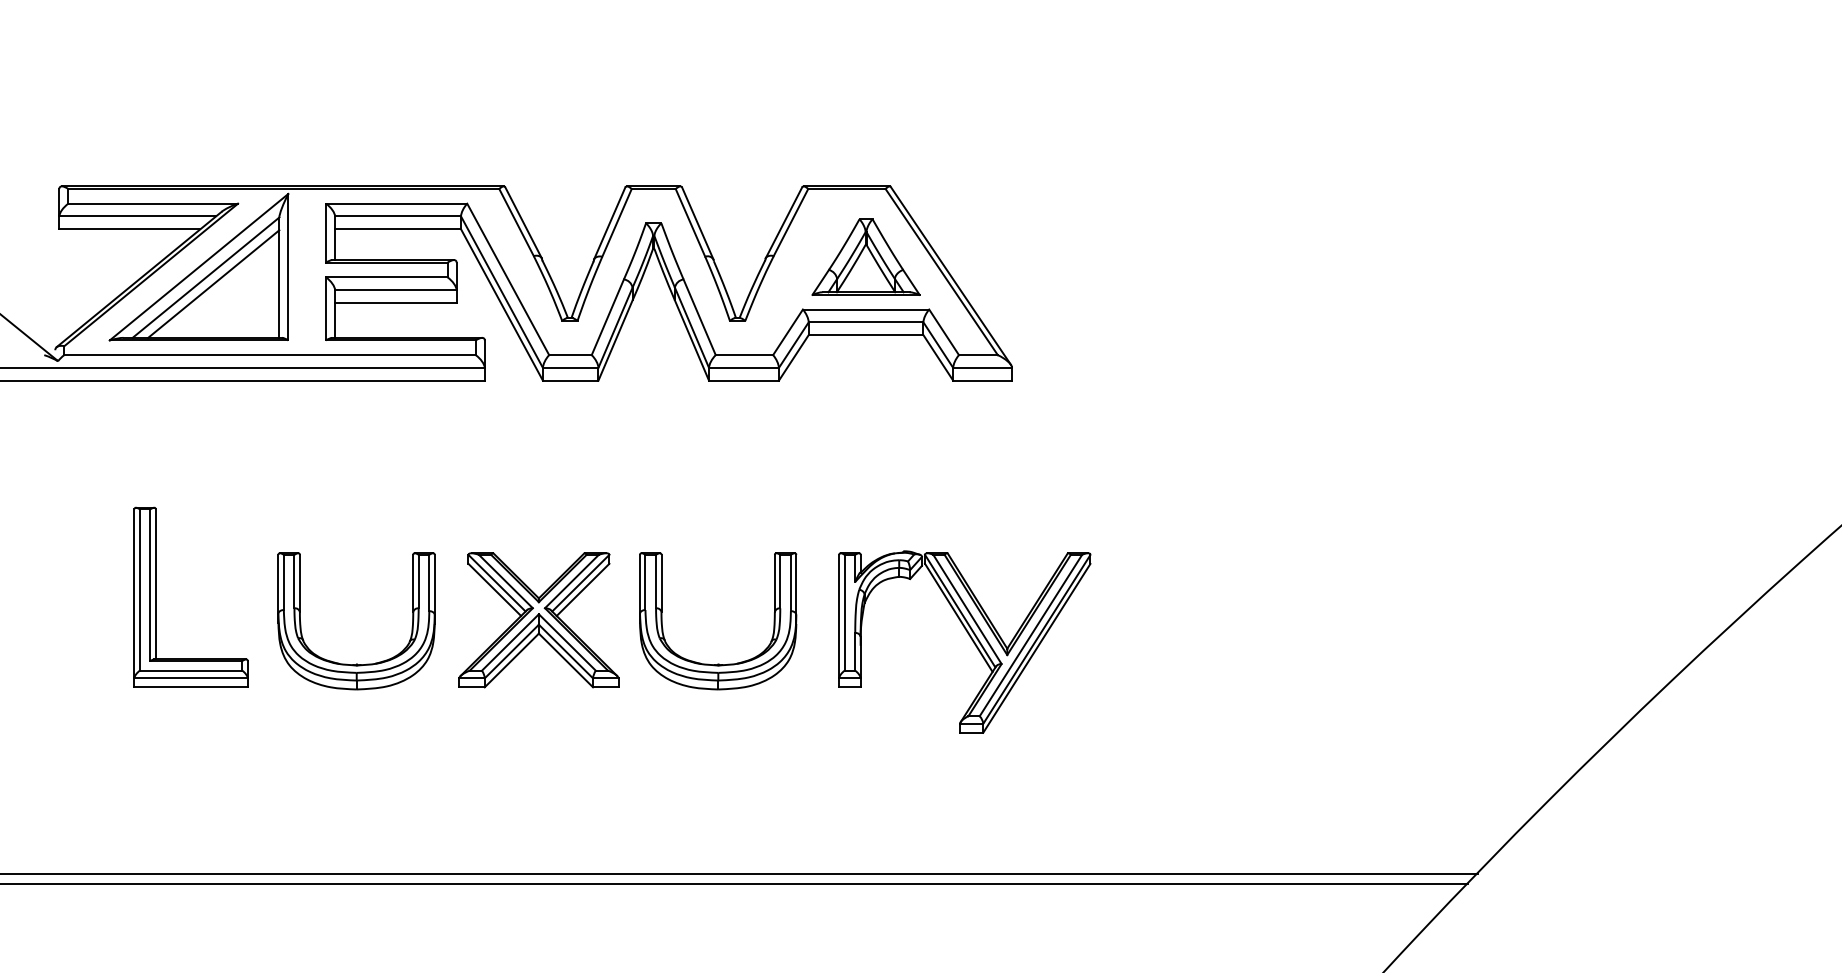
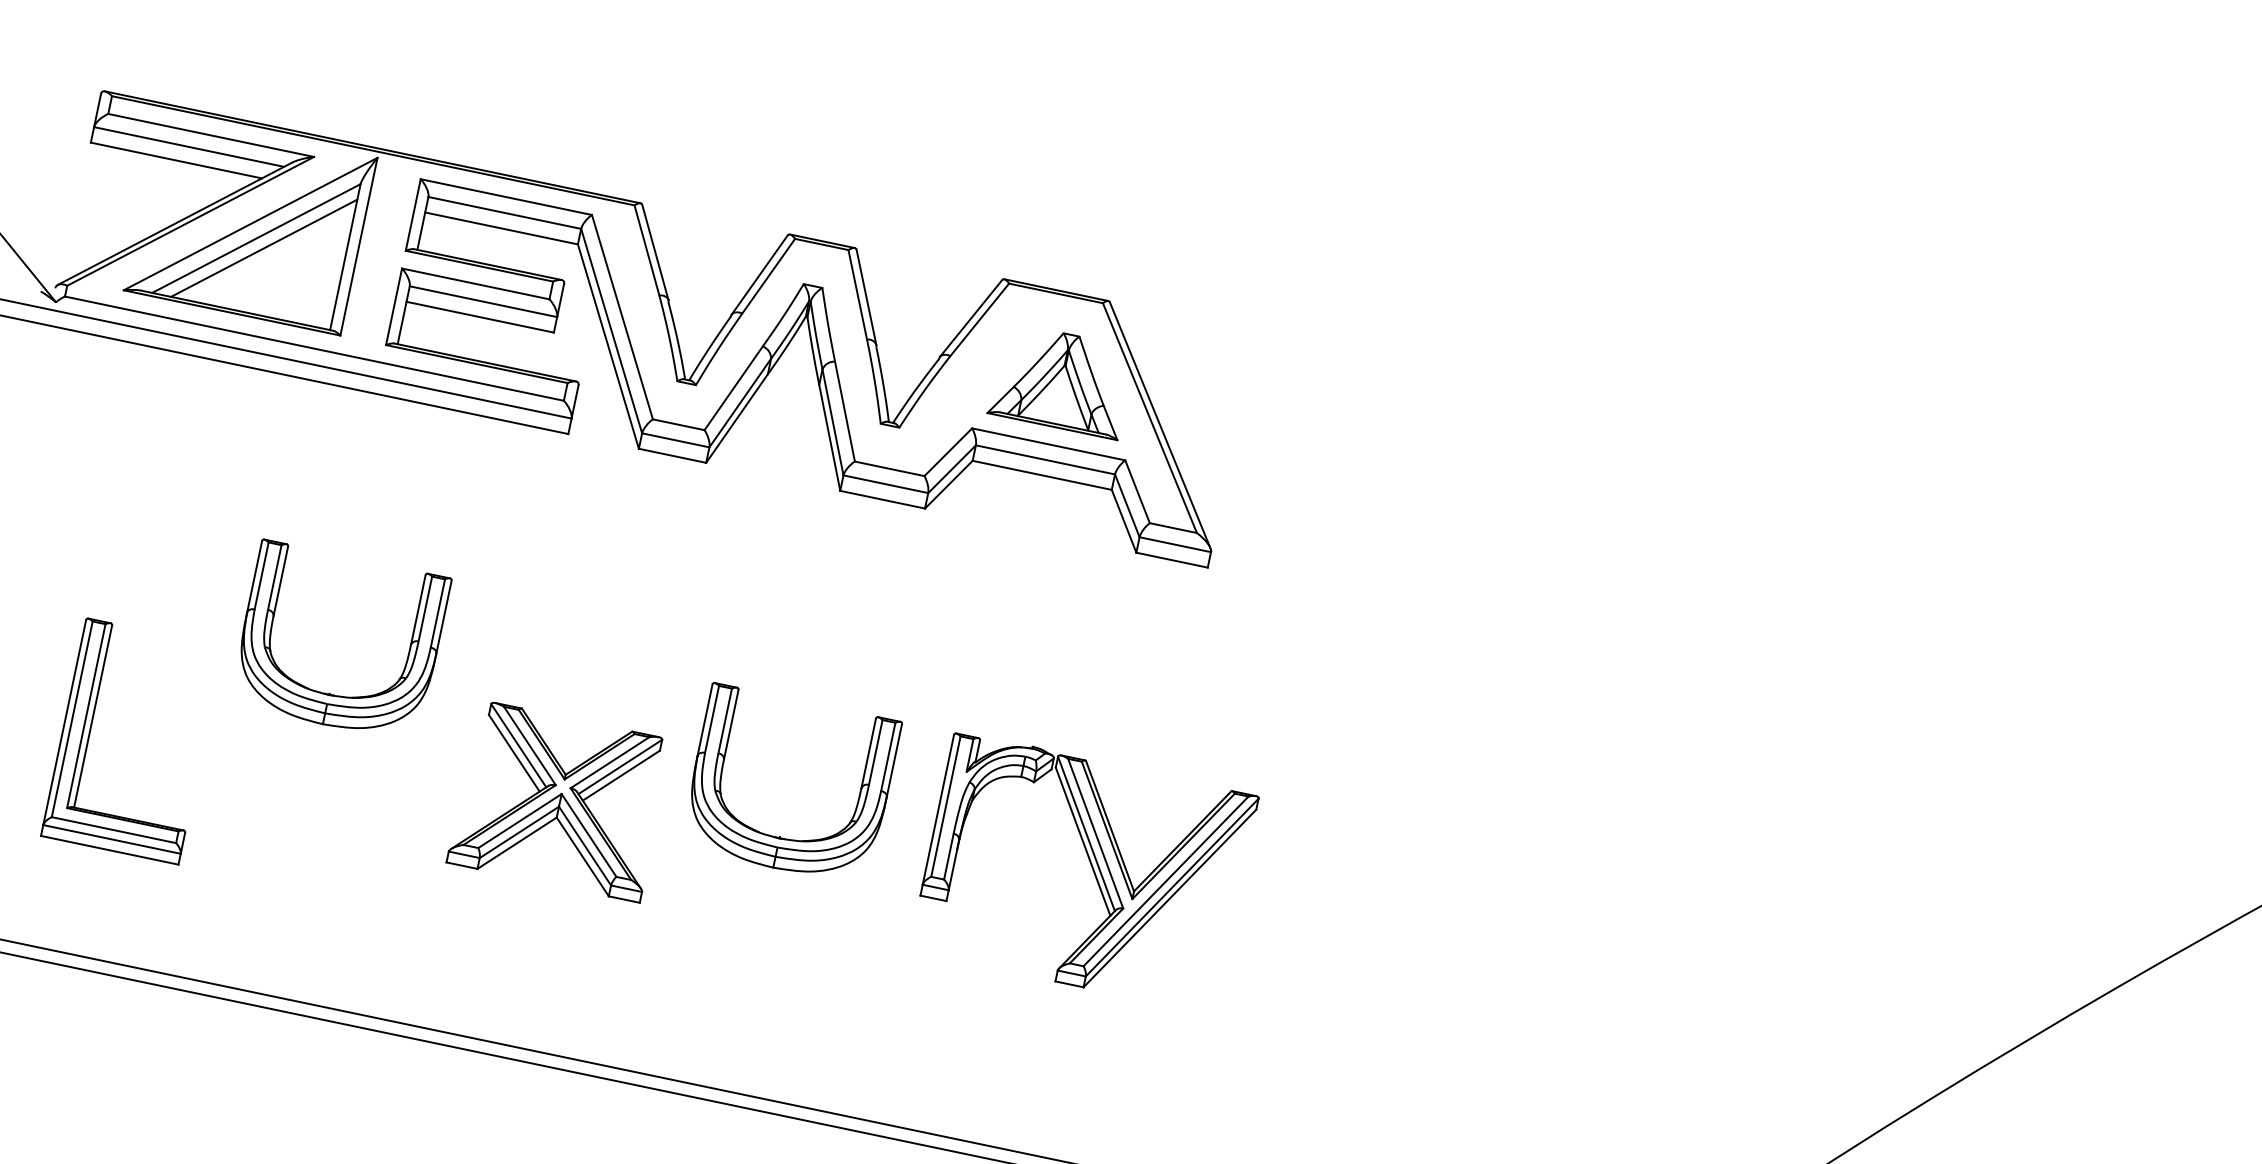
part: (156, 596) -> (90, 731), moved
part: (538, 620) -> (559, 801), moved
part: (356, 663) -> (329, 692), moved

